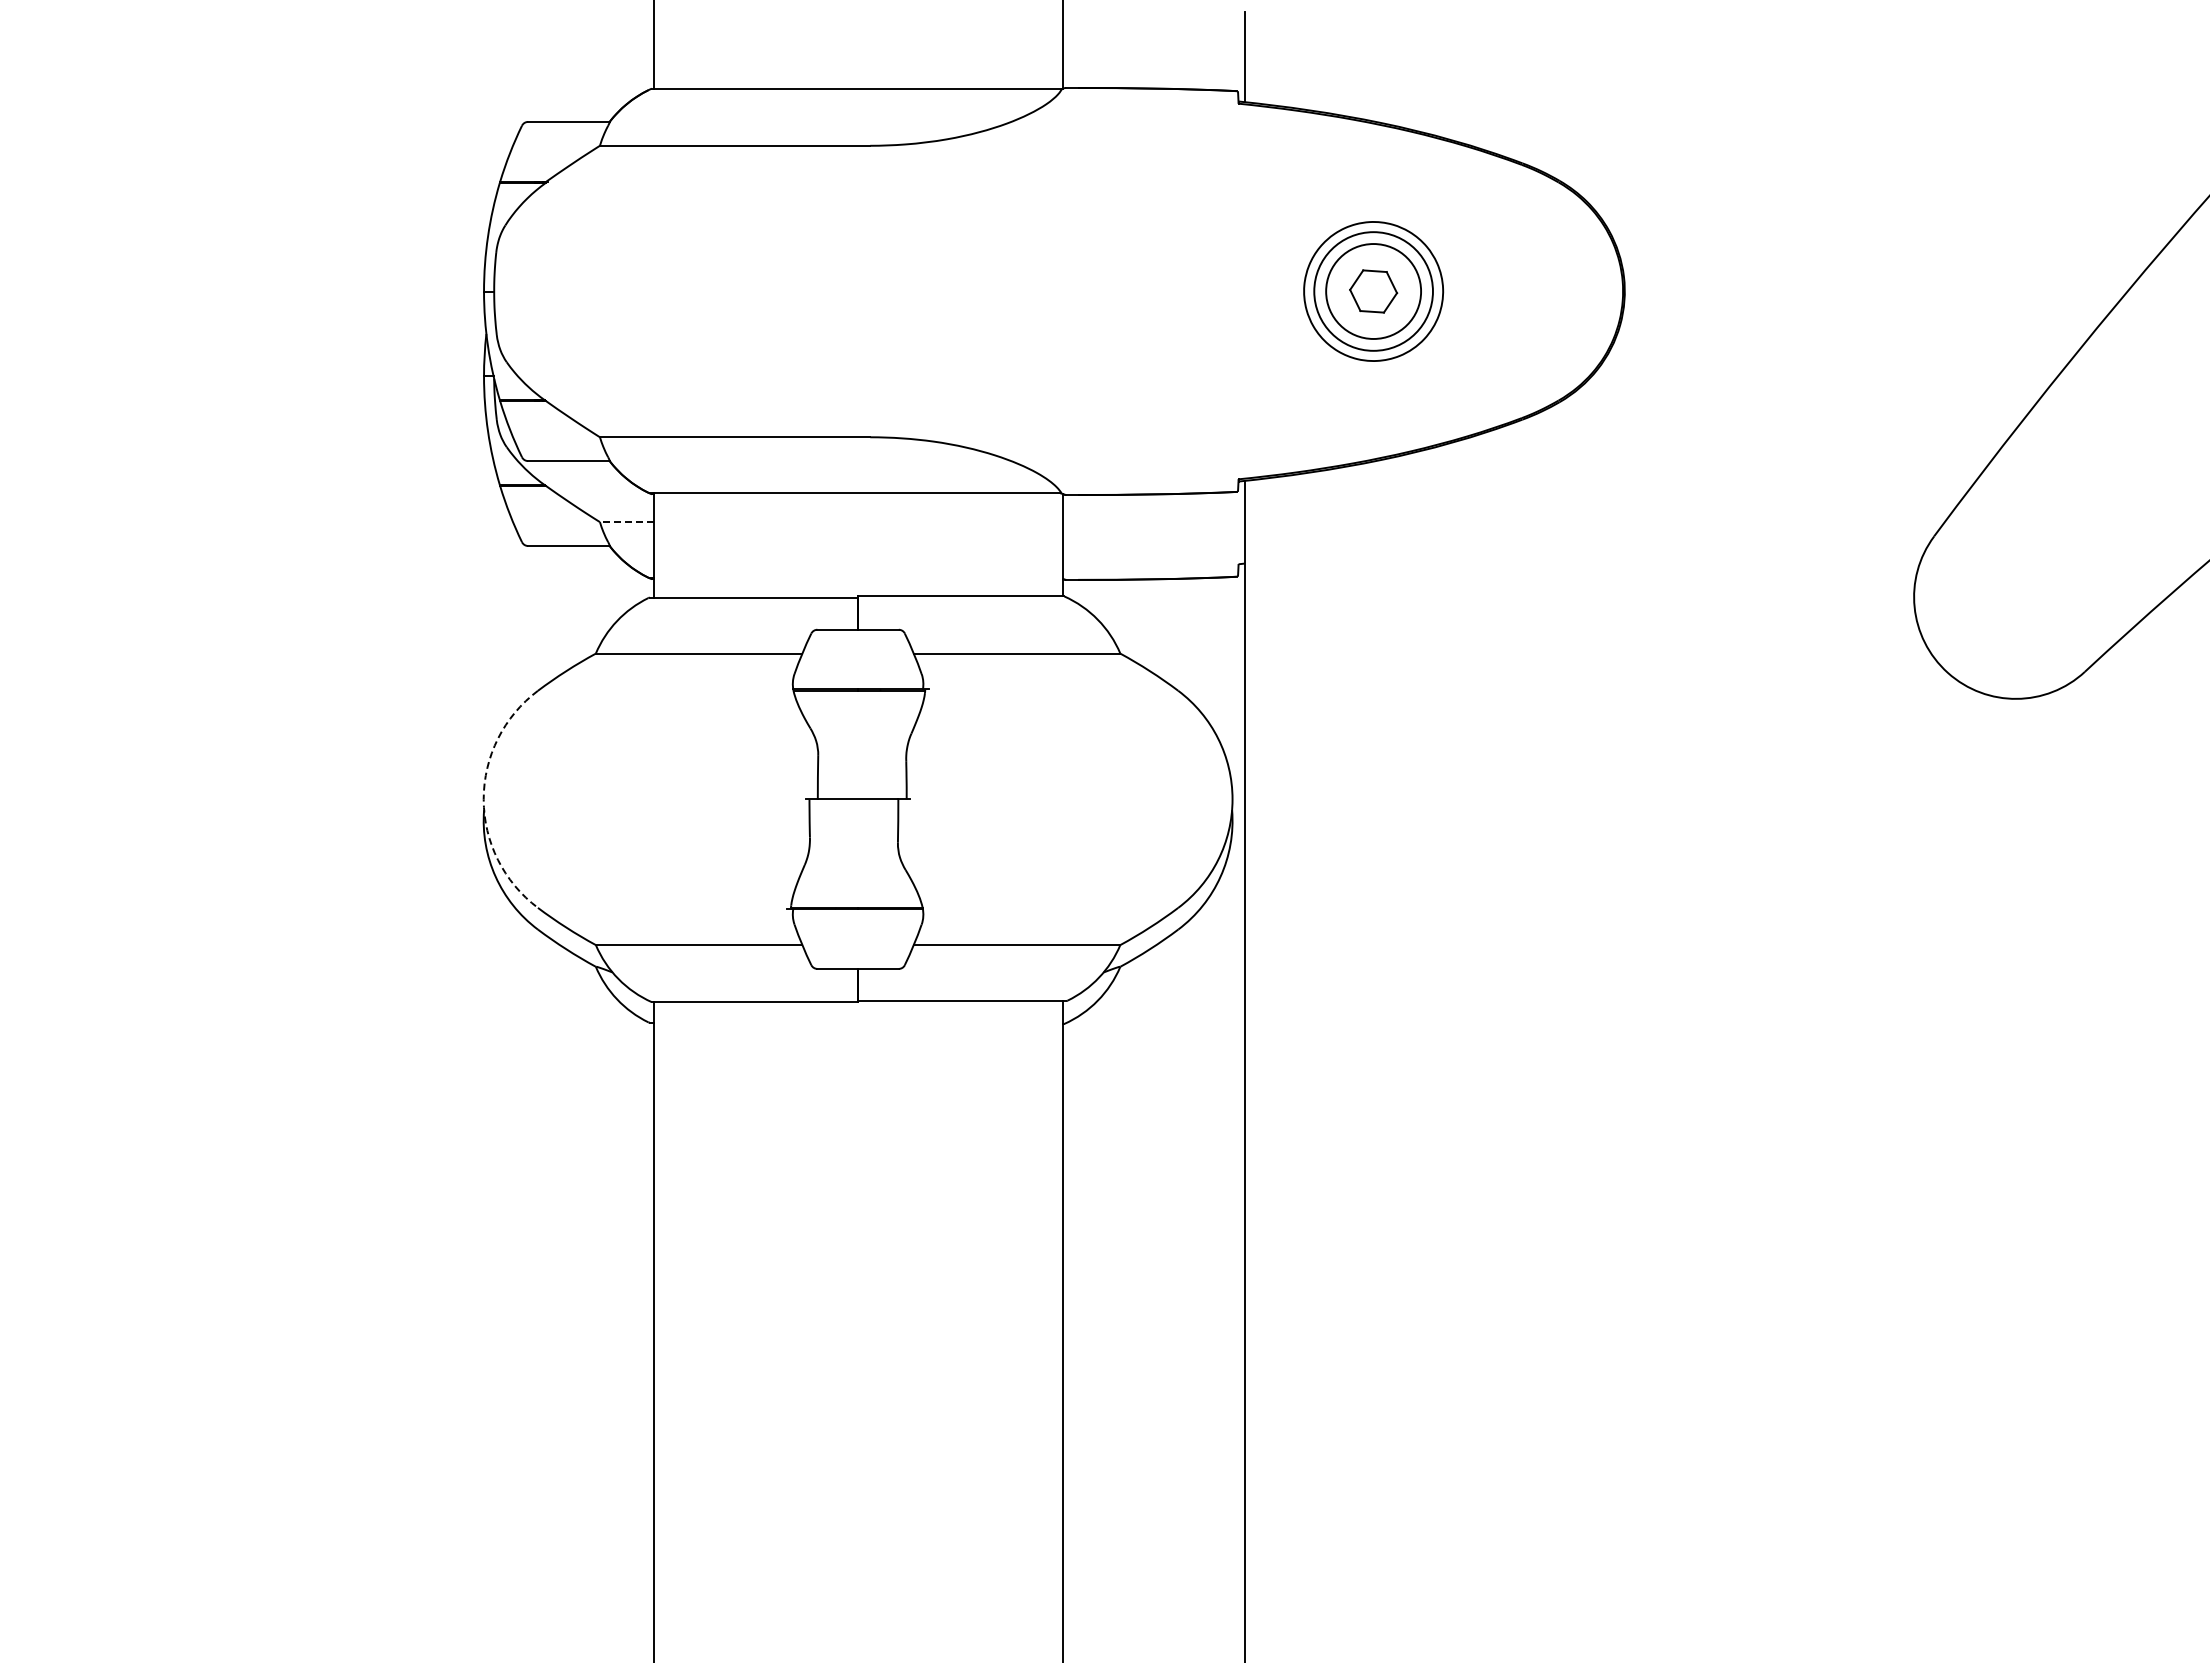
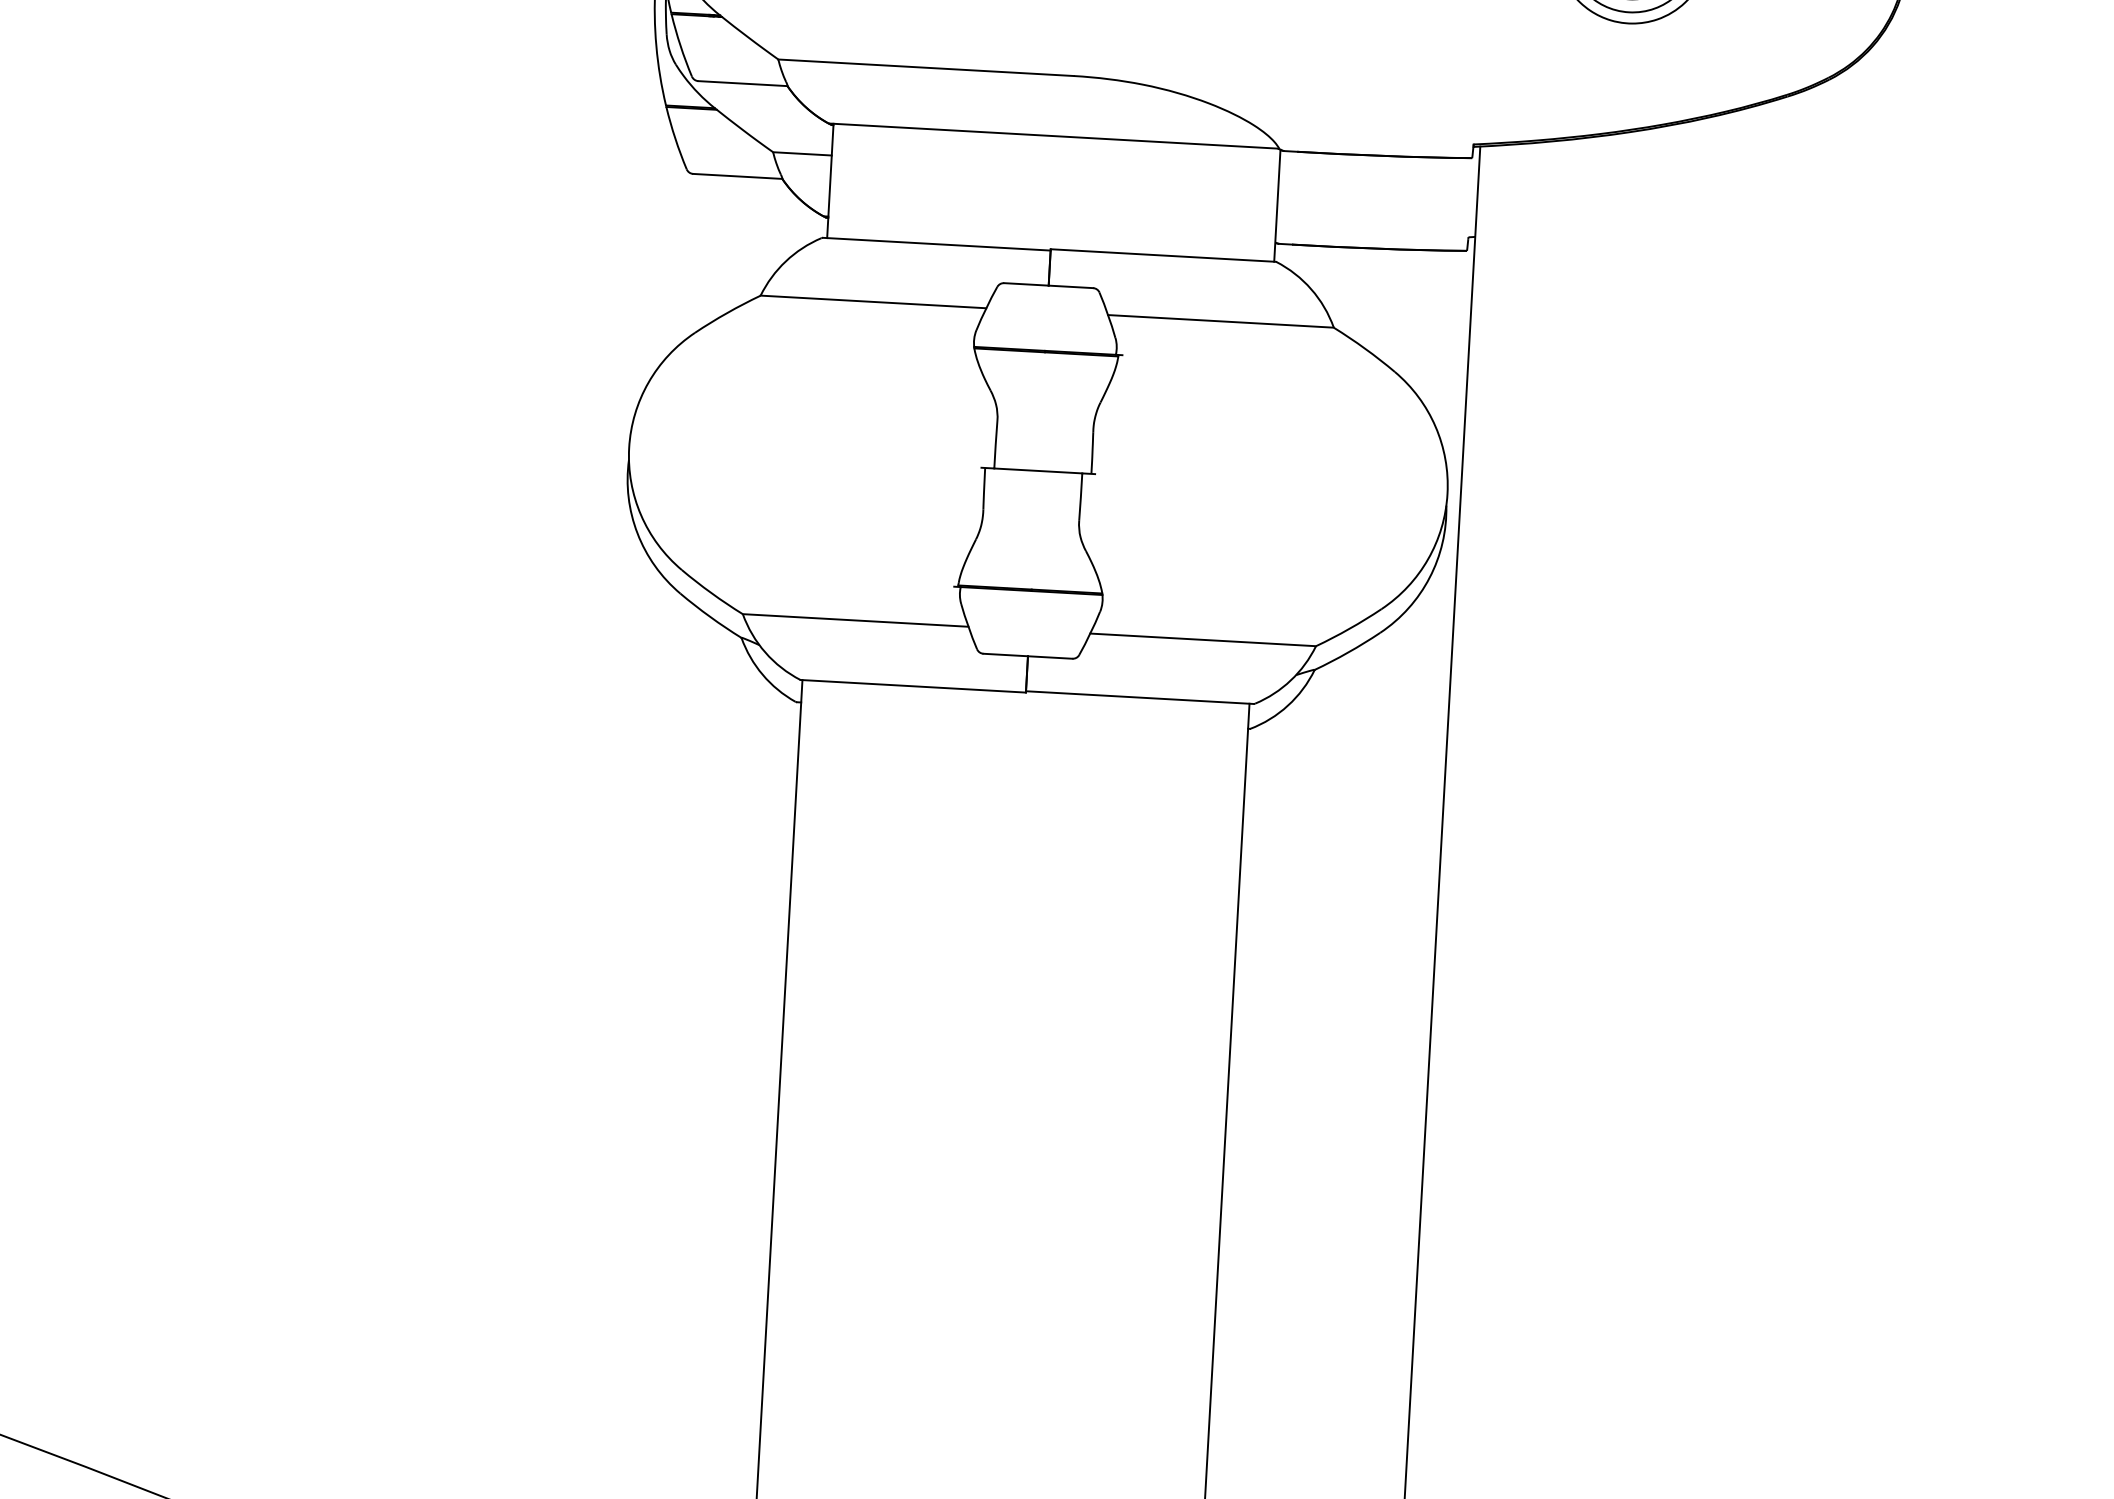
line: (626, 522) -> (802, 154), dashed -> solid
arc: (483, 799) -> (628, 448), dashed -> solid

